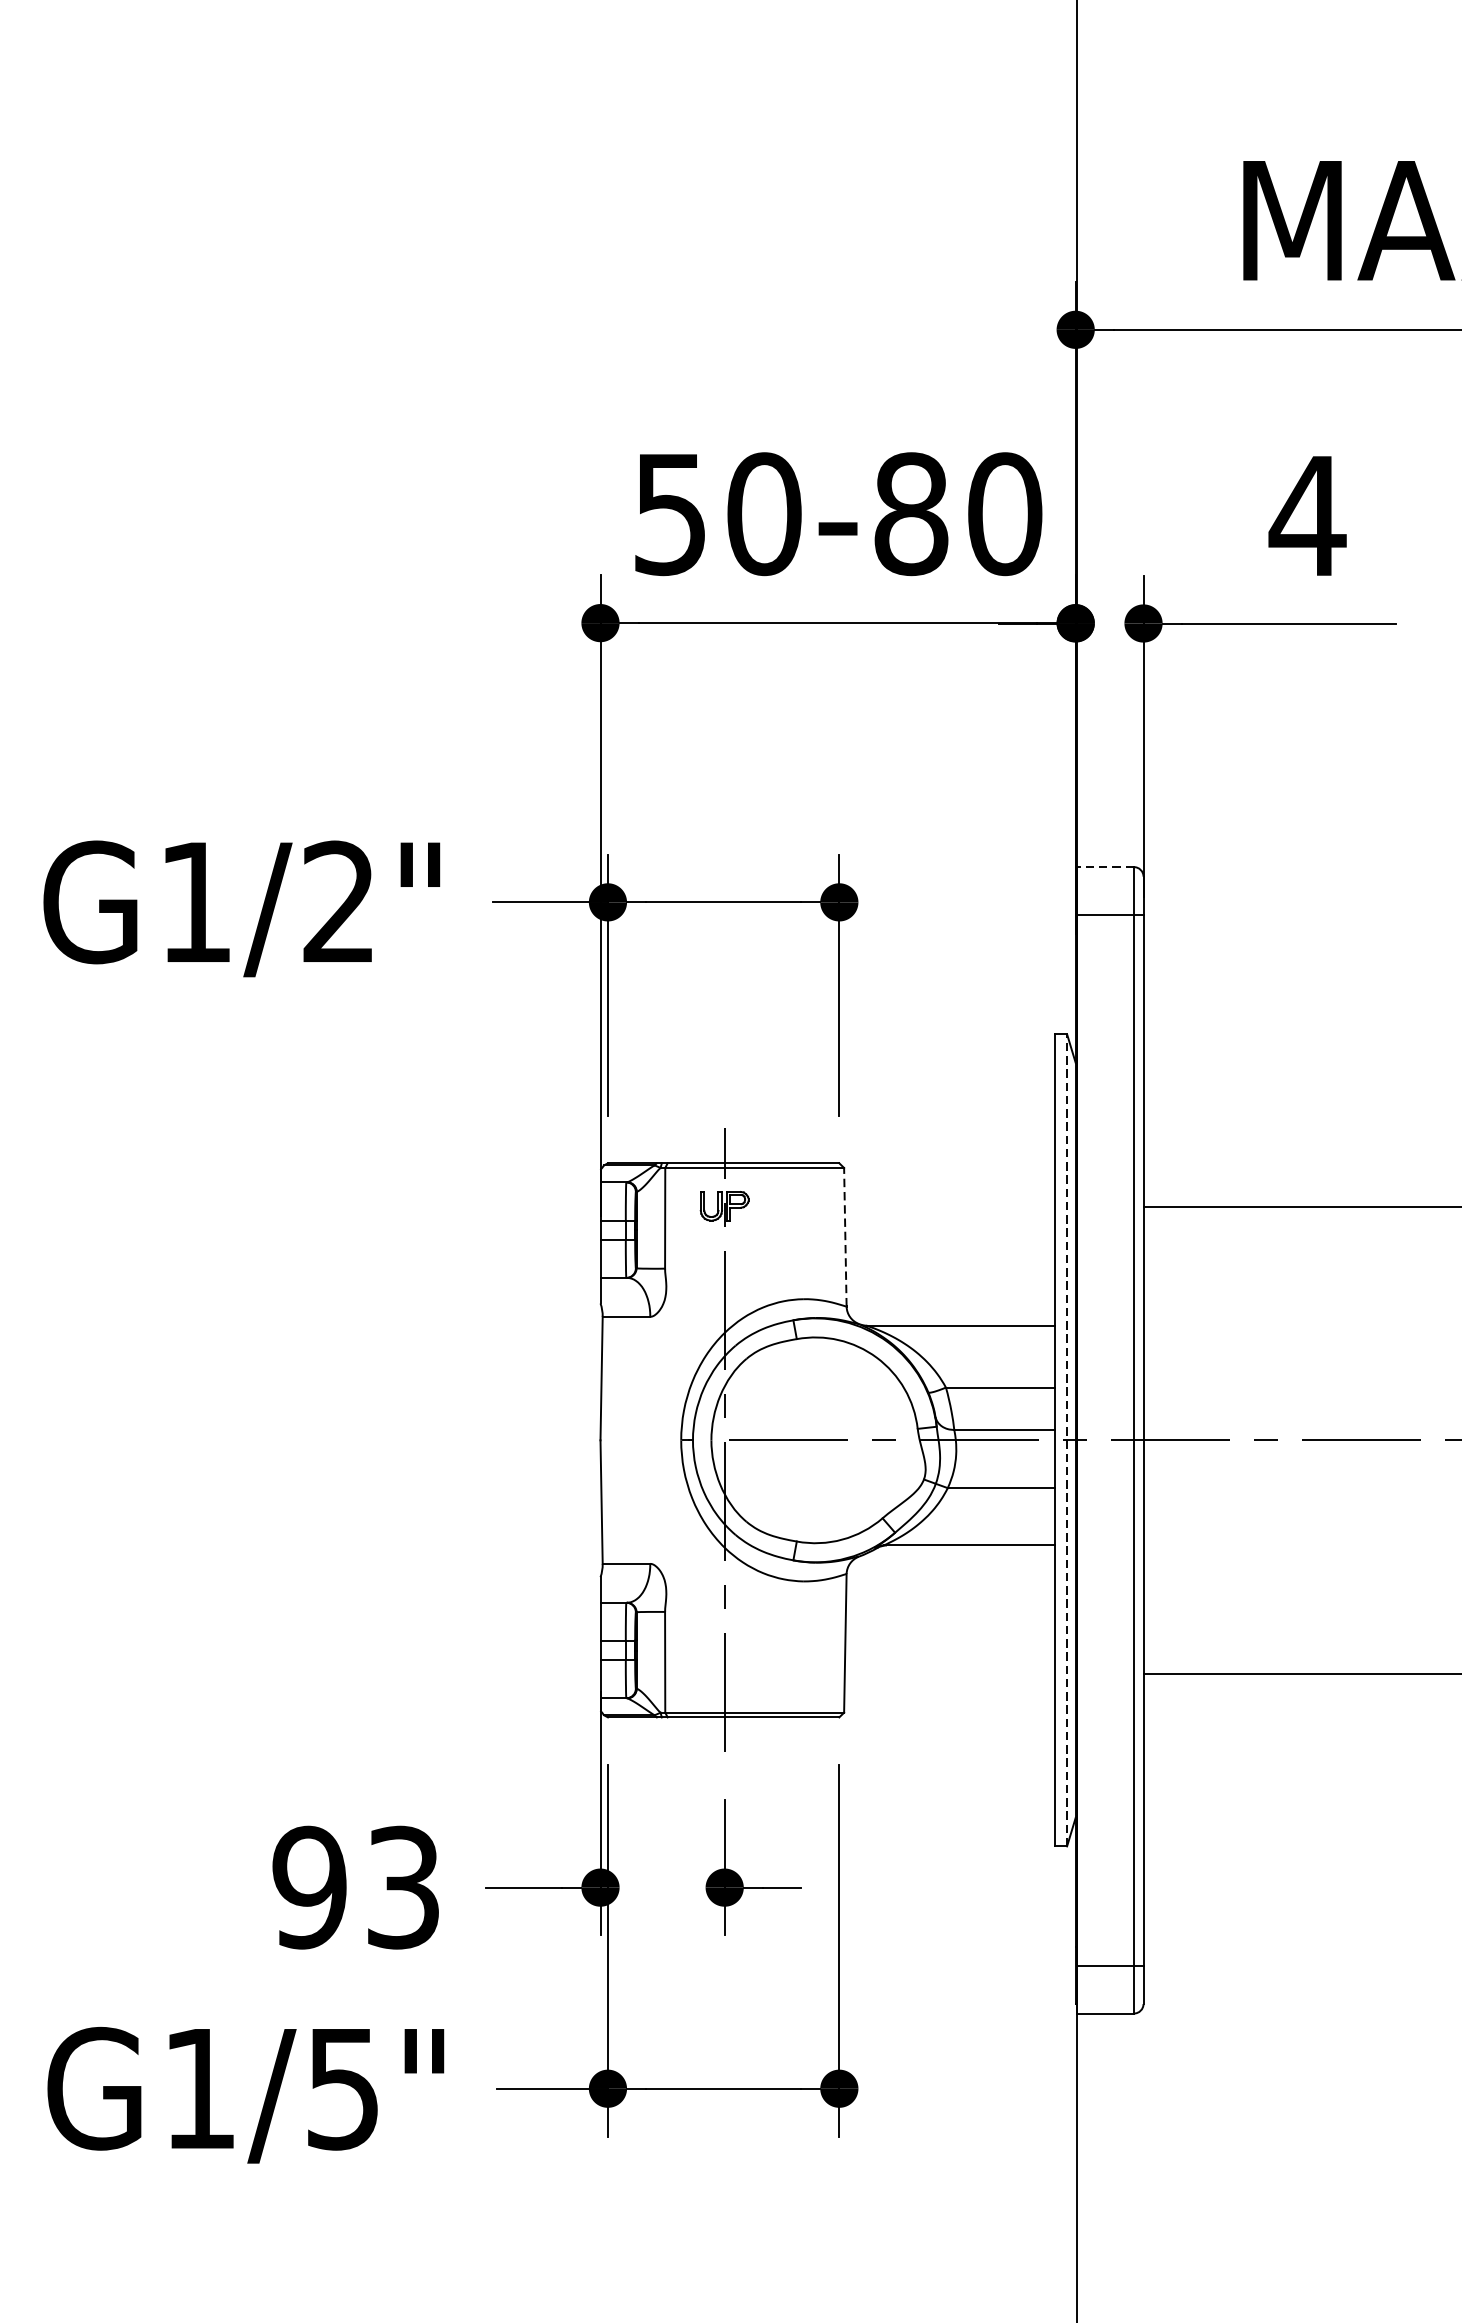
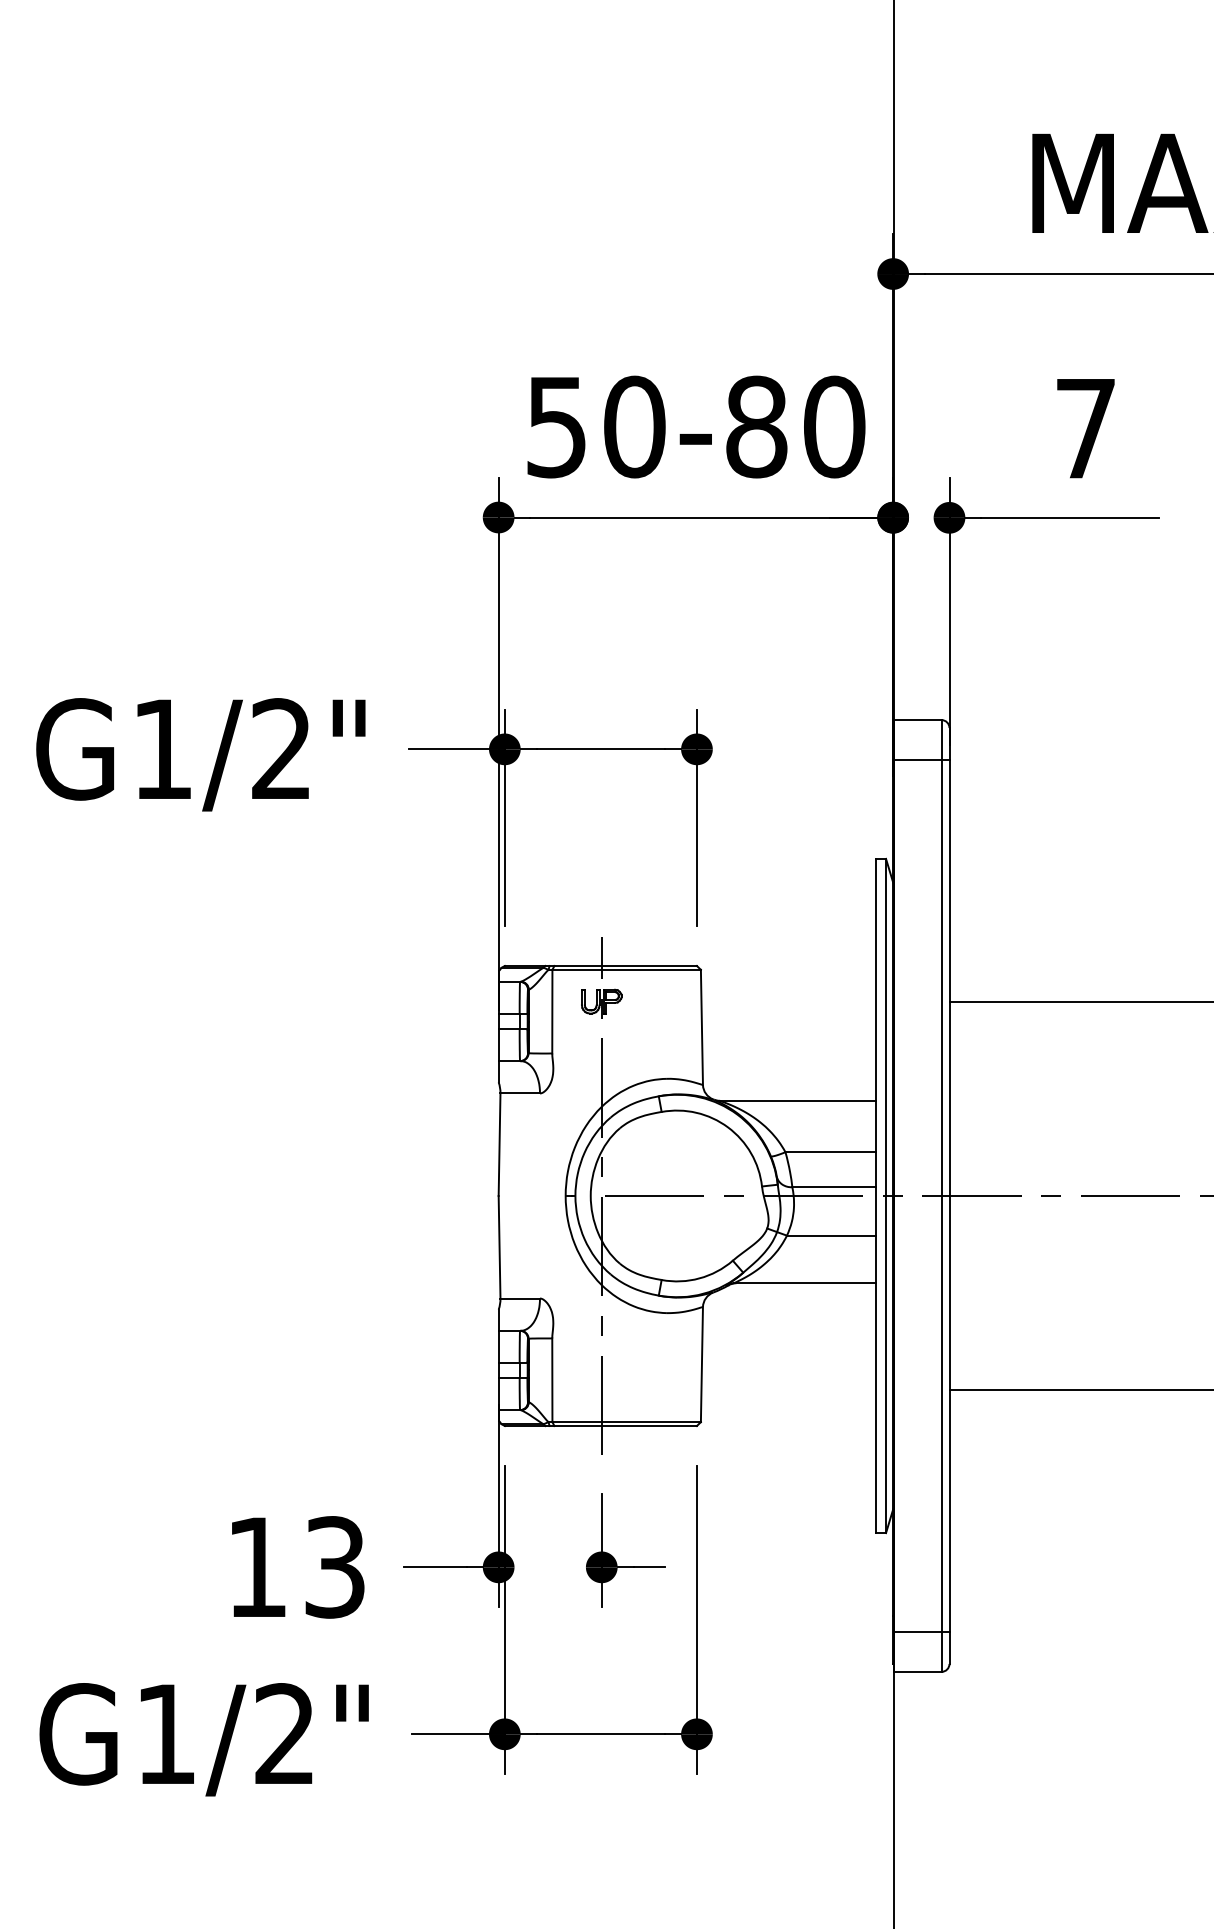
text: (1307, 515) -> (1085, 428), 4 -> 7
line: (1104, 867) -> (917, 720), dashed -> solid
line: (844, 1236) -> (701, 1026), dashed -> solid
line: (1067, 1439) -> (886, 1195), dashed -> solid
text: (308, 1887) -> (256, 1567), 93 -> 13
text: (342, 2088) -> (284, 1734), G1/5" -> G1/2"

